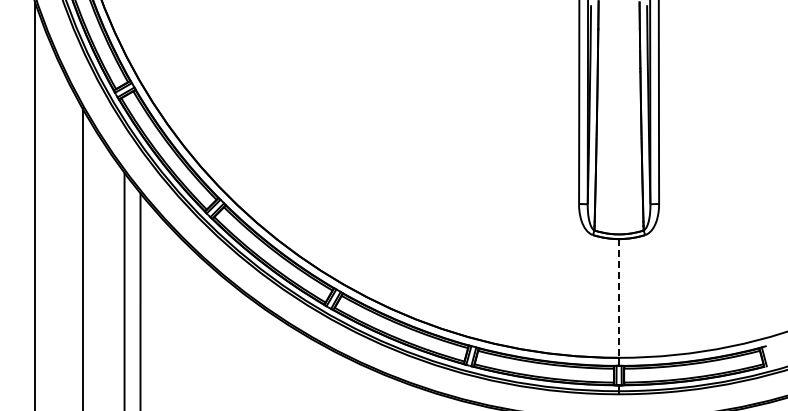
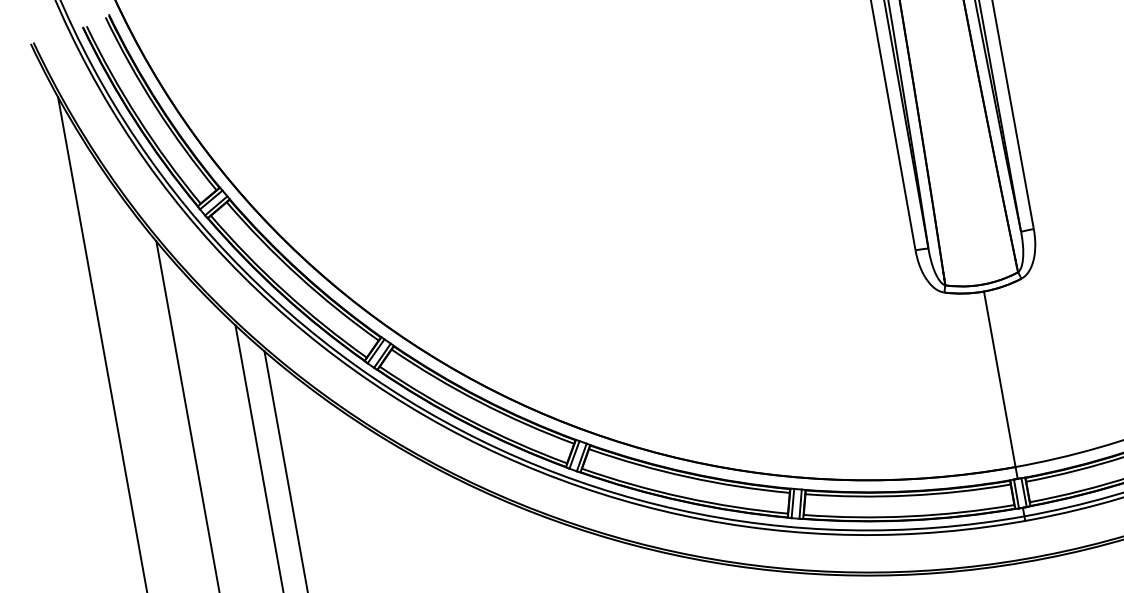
line: (619, 298) -> (1000, 379), dashed -> solid

